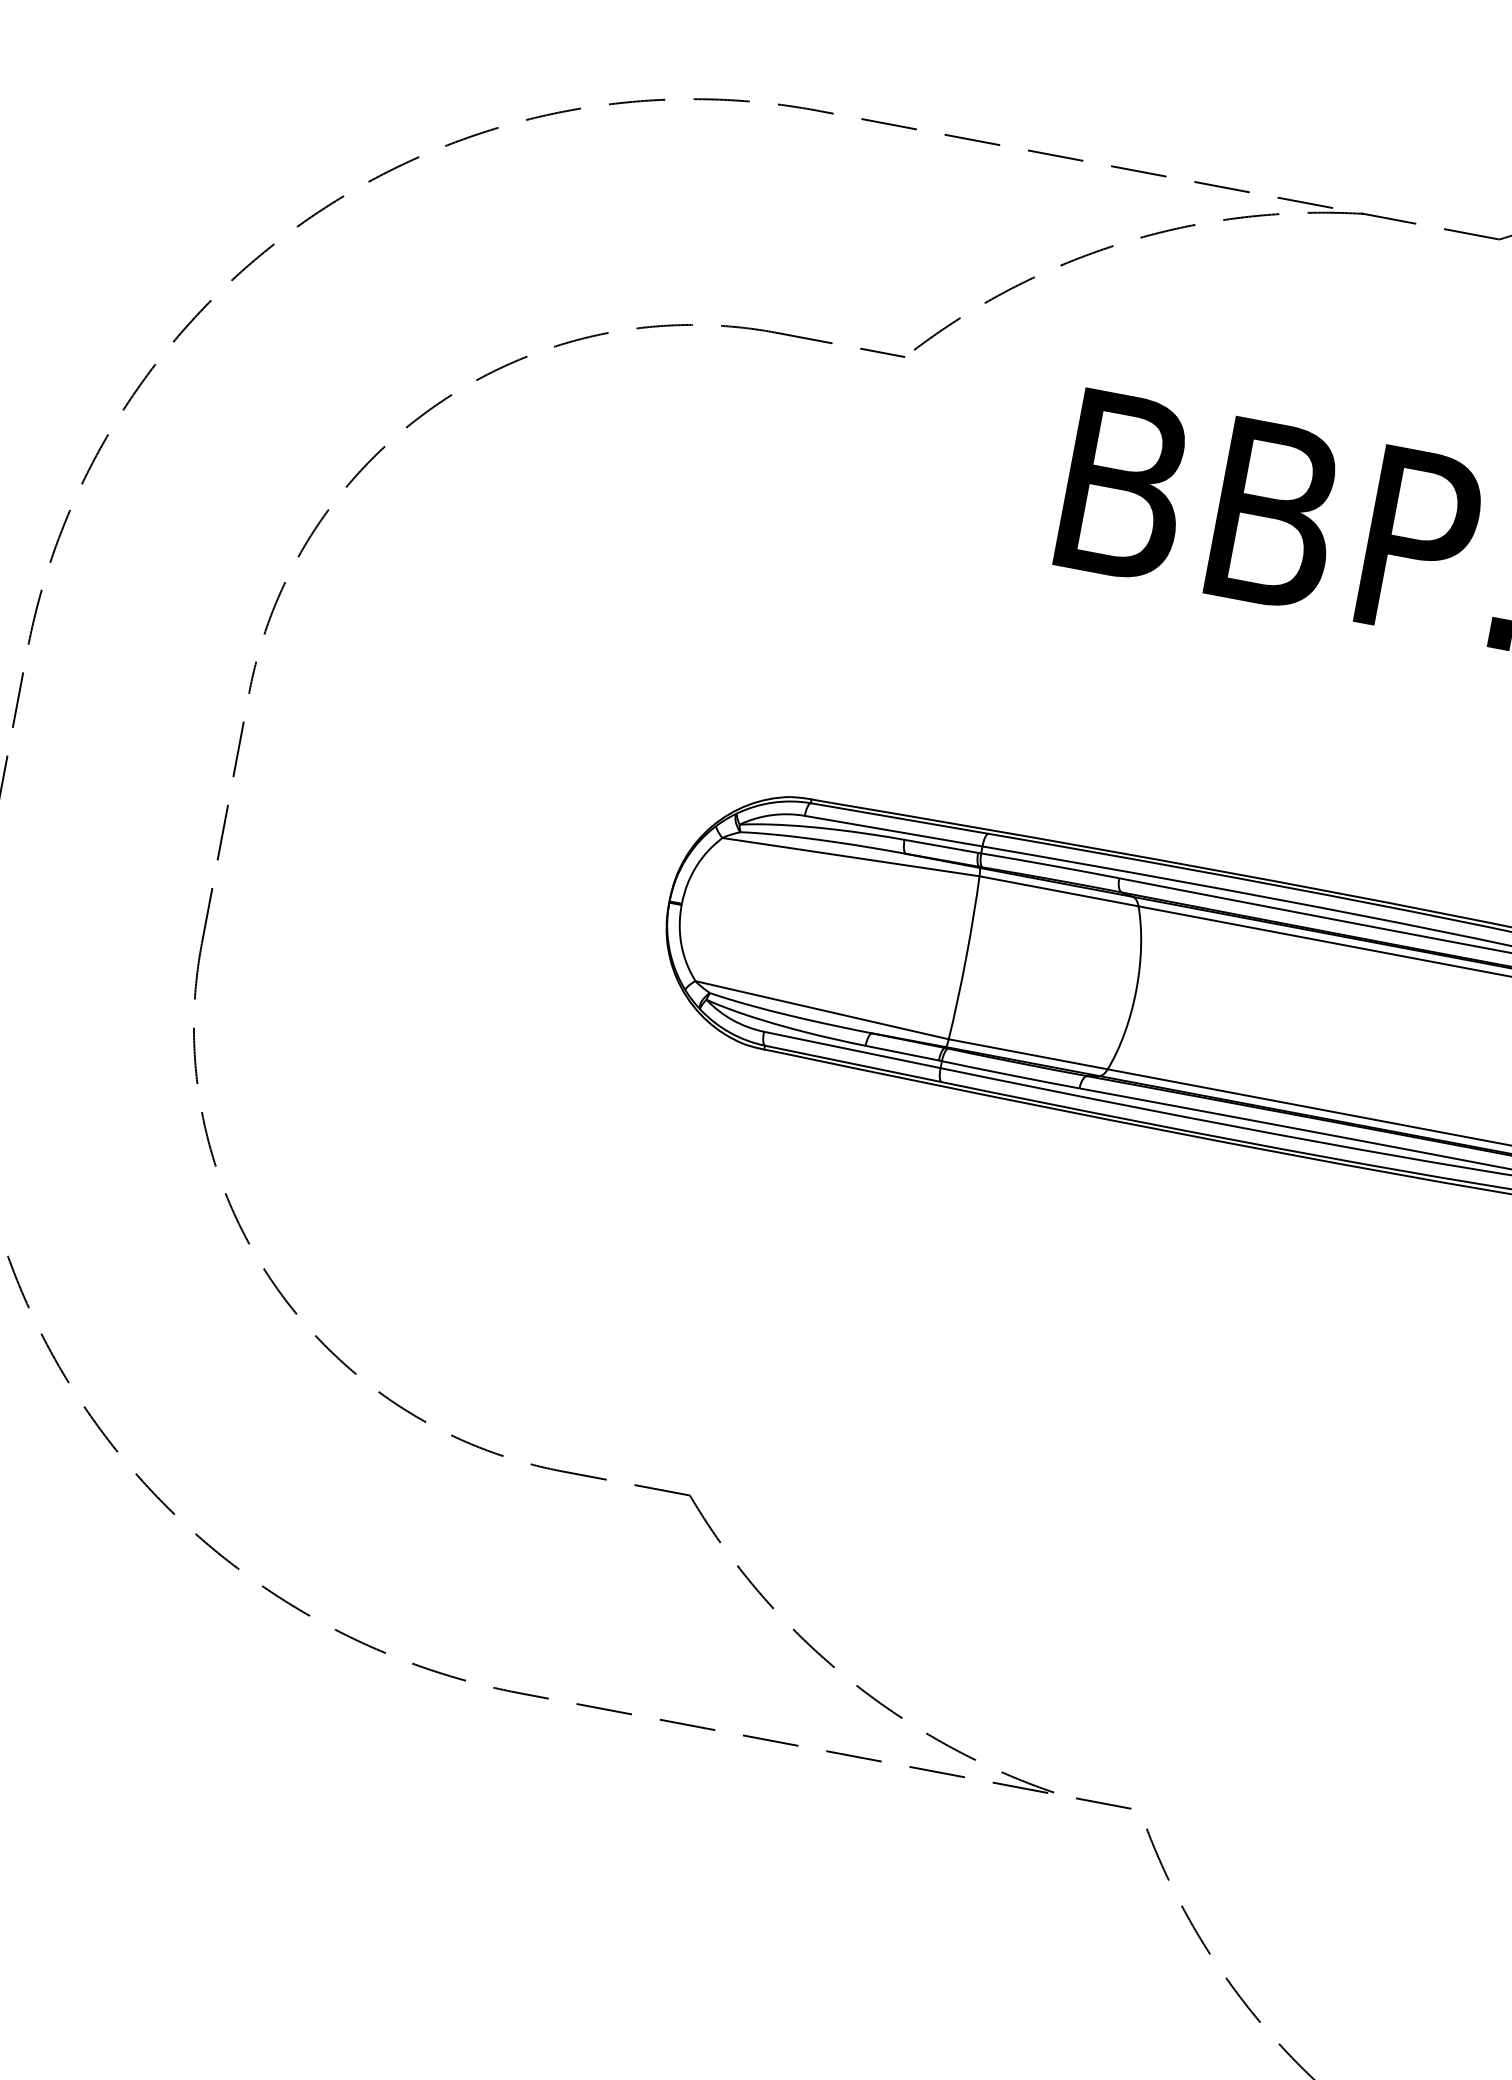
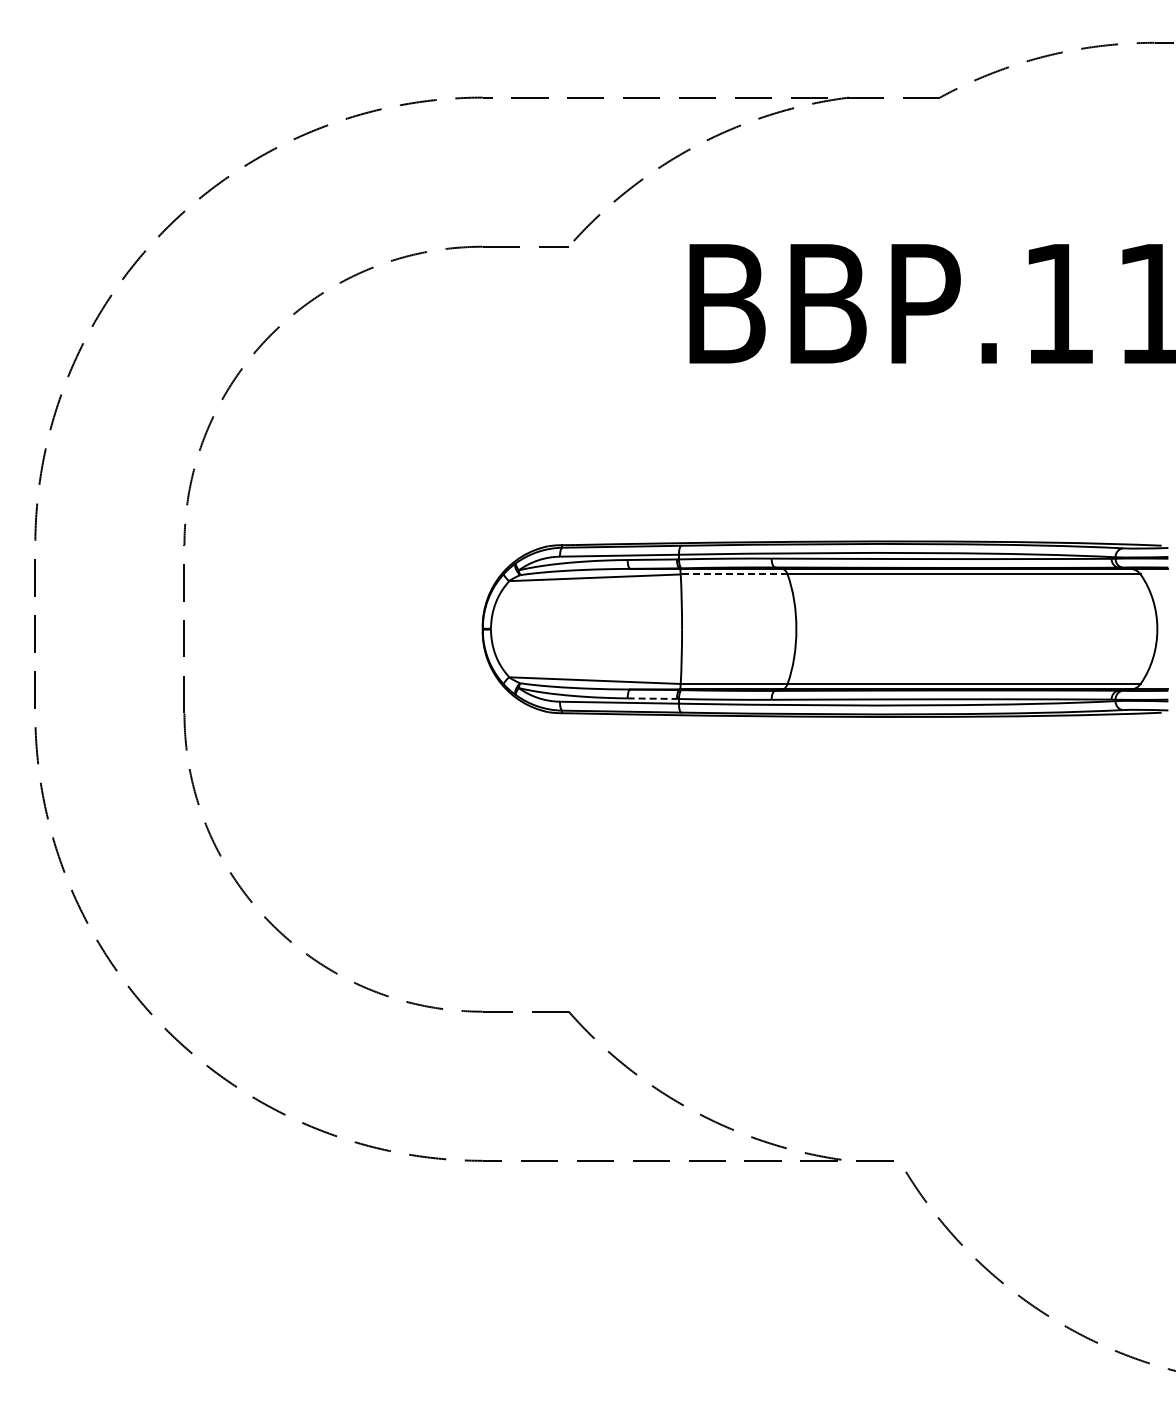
line: (1058, 891) -> (733, 574), solid -> dashed
line: (902, 1052) -> (652, 698), solid -> dashed

